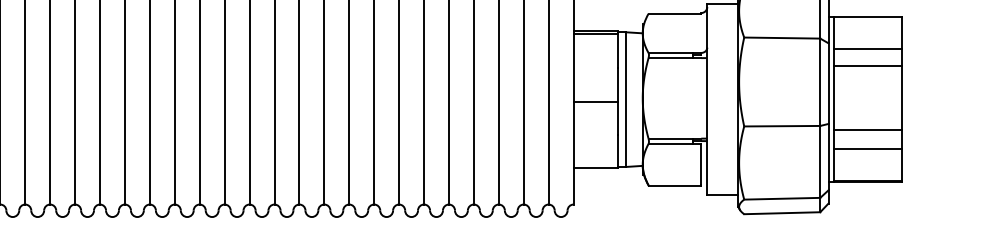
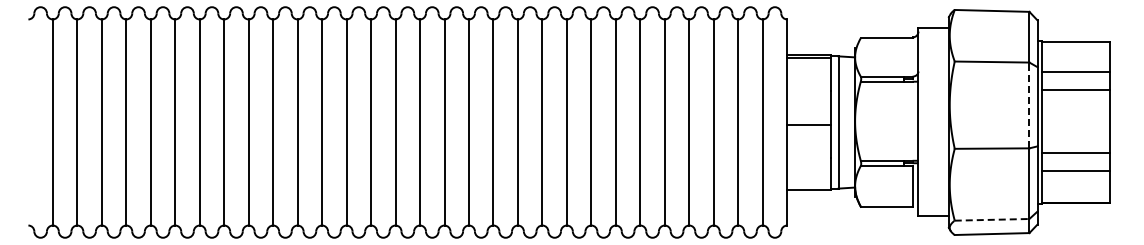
line: (820, 82) -> (1029, 105), solid -> dashed
line: (782, 198) -> (992, 219), solid -> dashed

